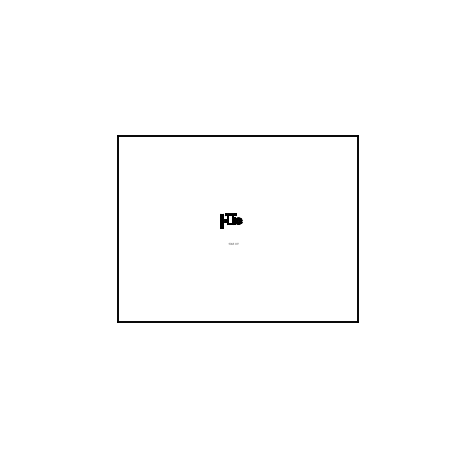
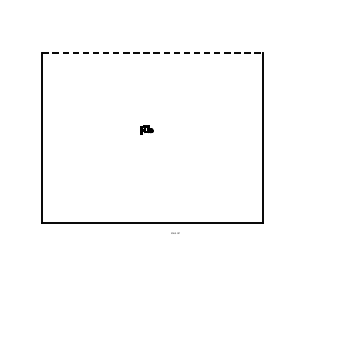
line: (238, 136) -> (153, 53), solid -> dashed
part: (231, 220) -> (146, 130), size x0.6
text: (233, 243) -> (175, 232), moved

